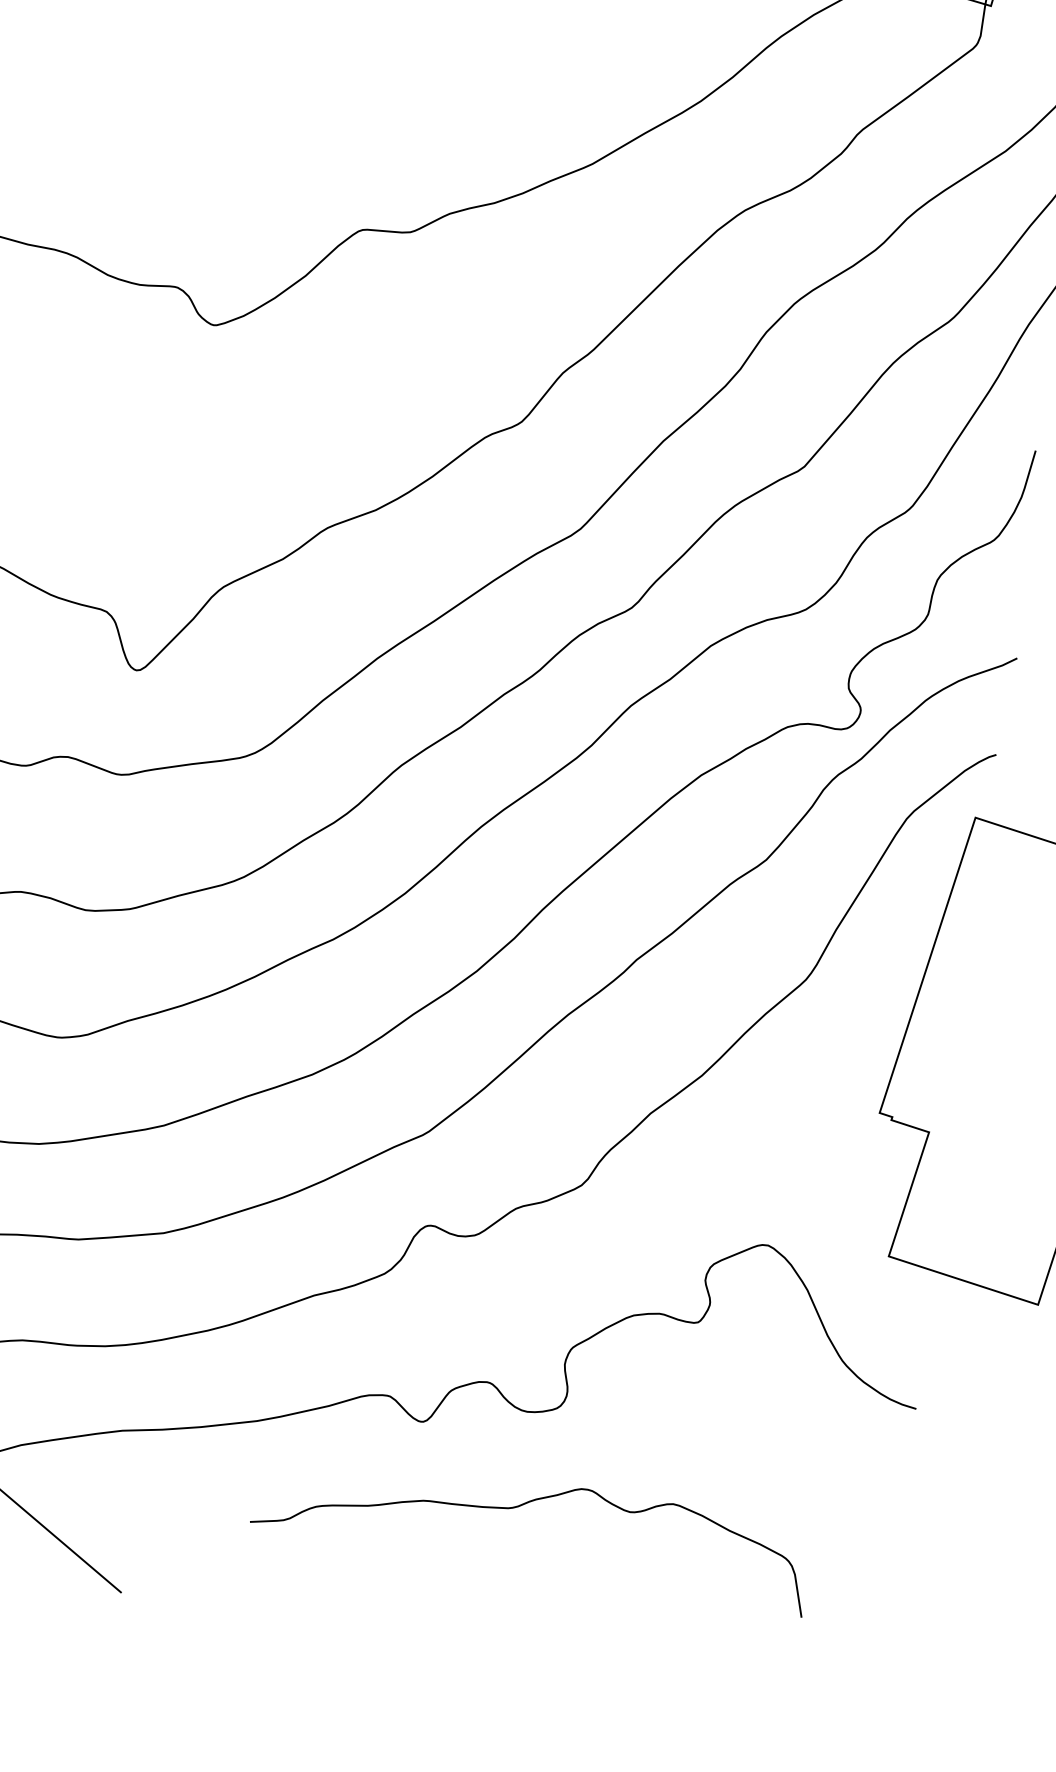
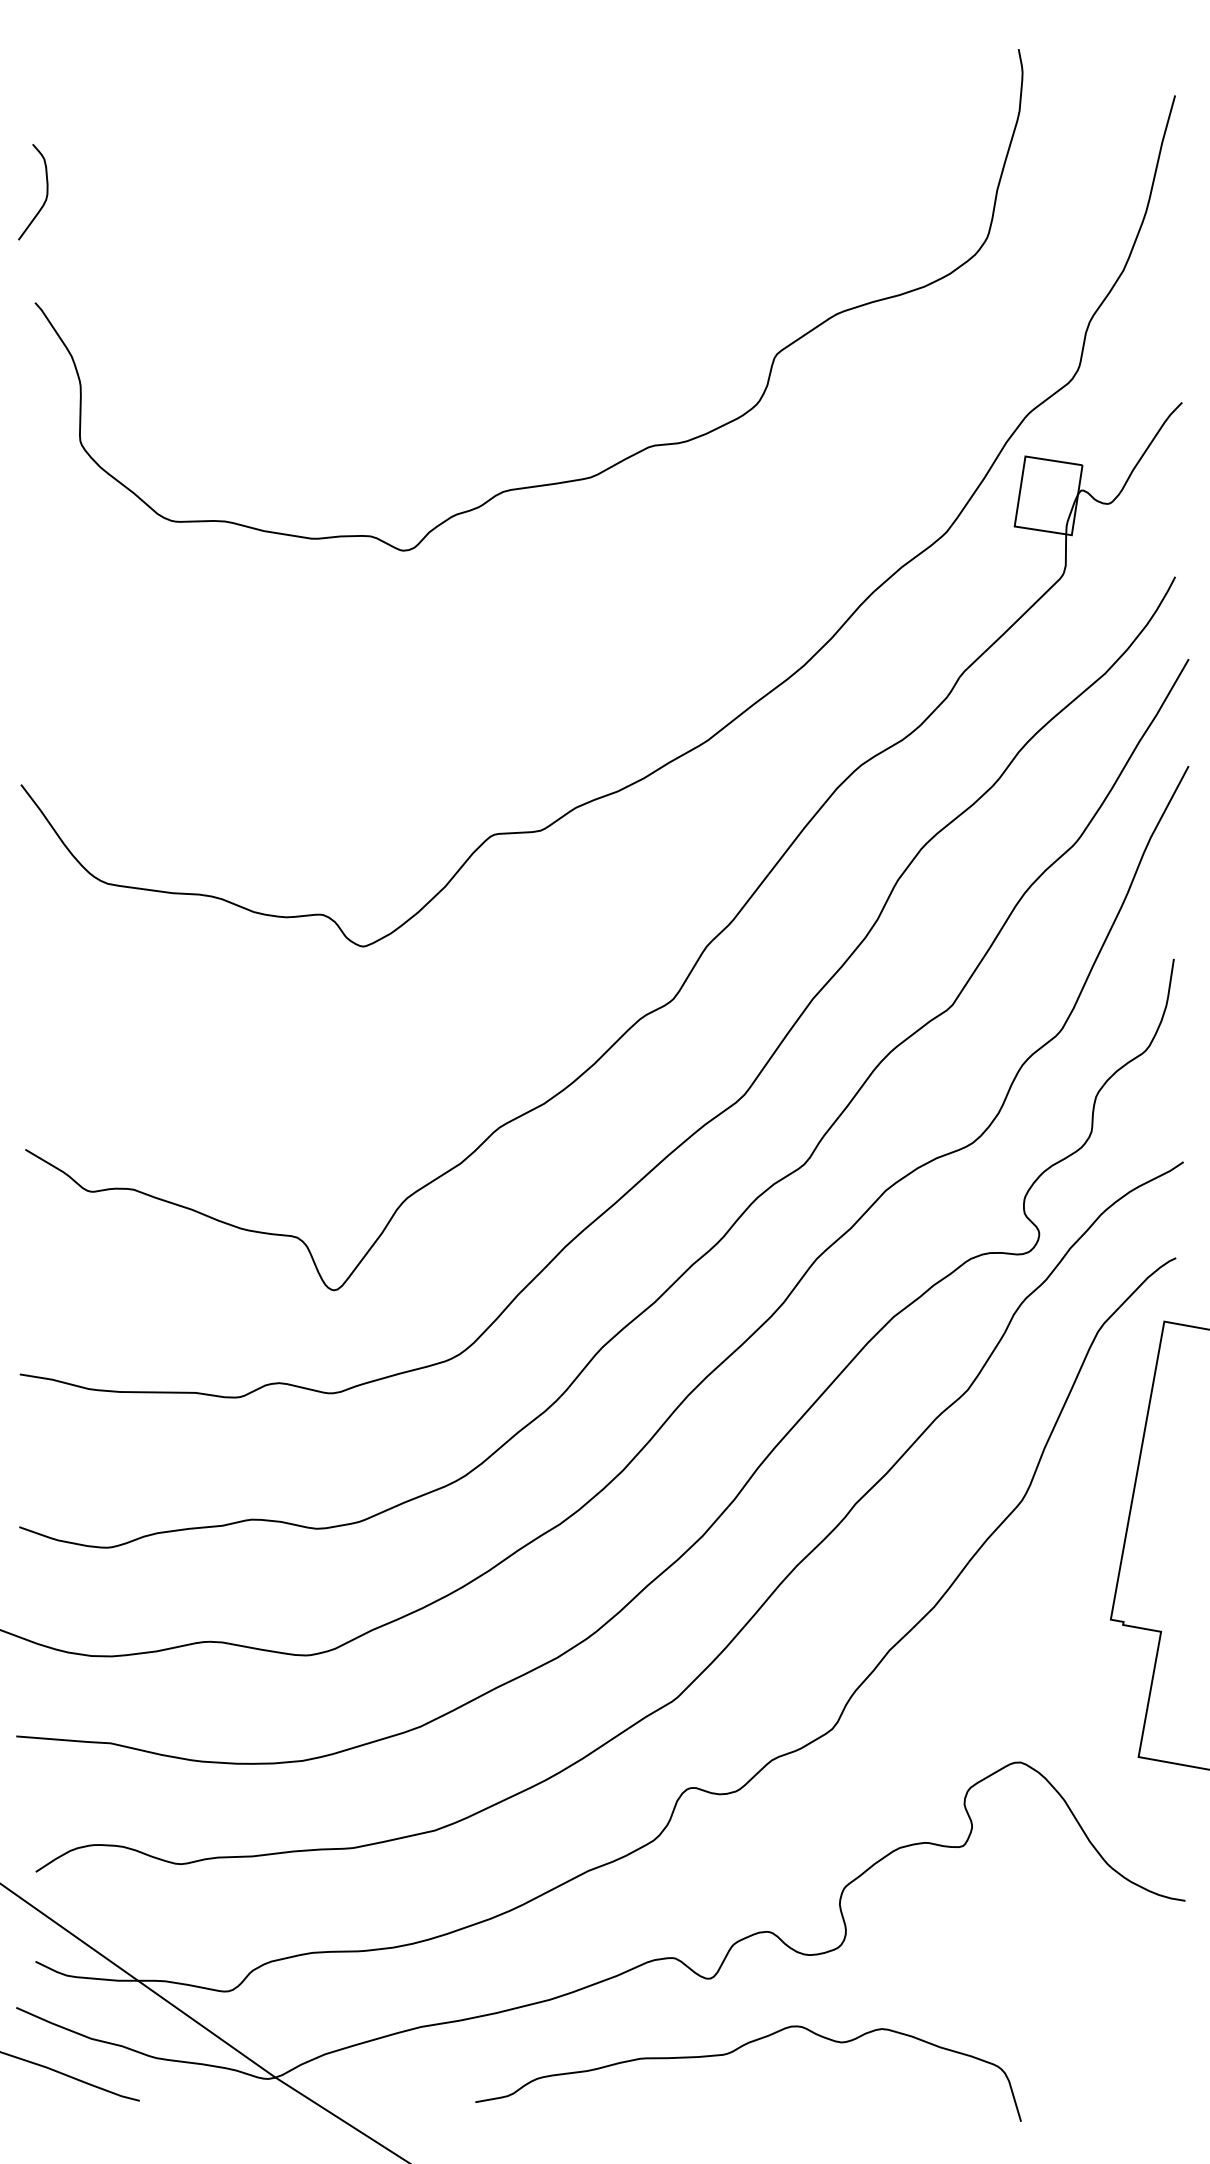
curve: (521, 1506) -> (735, 2051), moved

